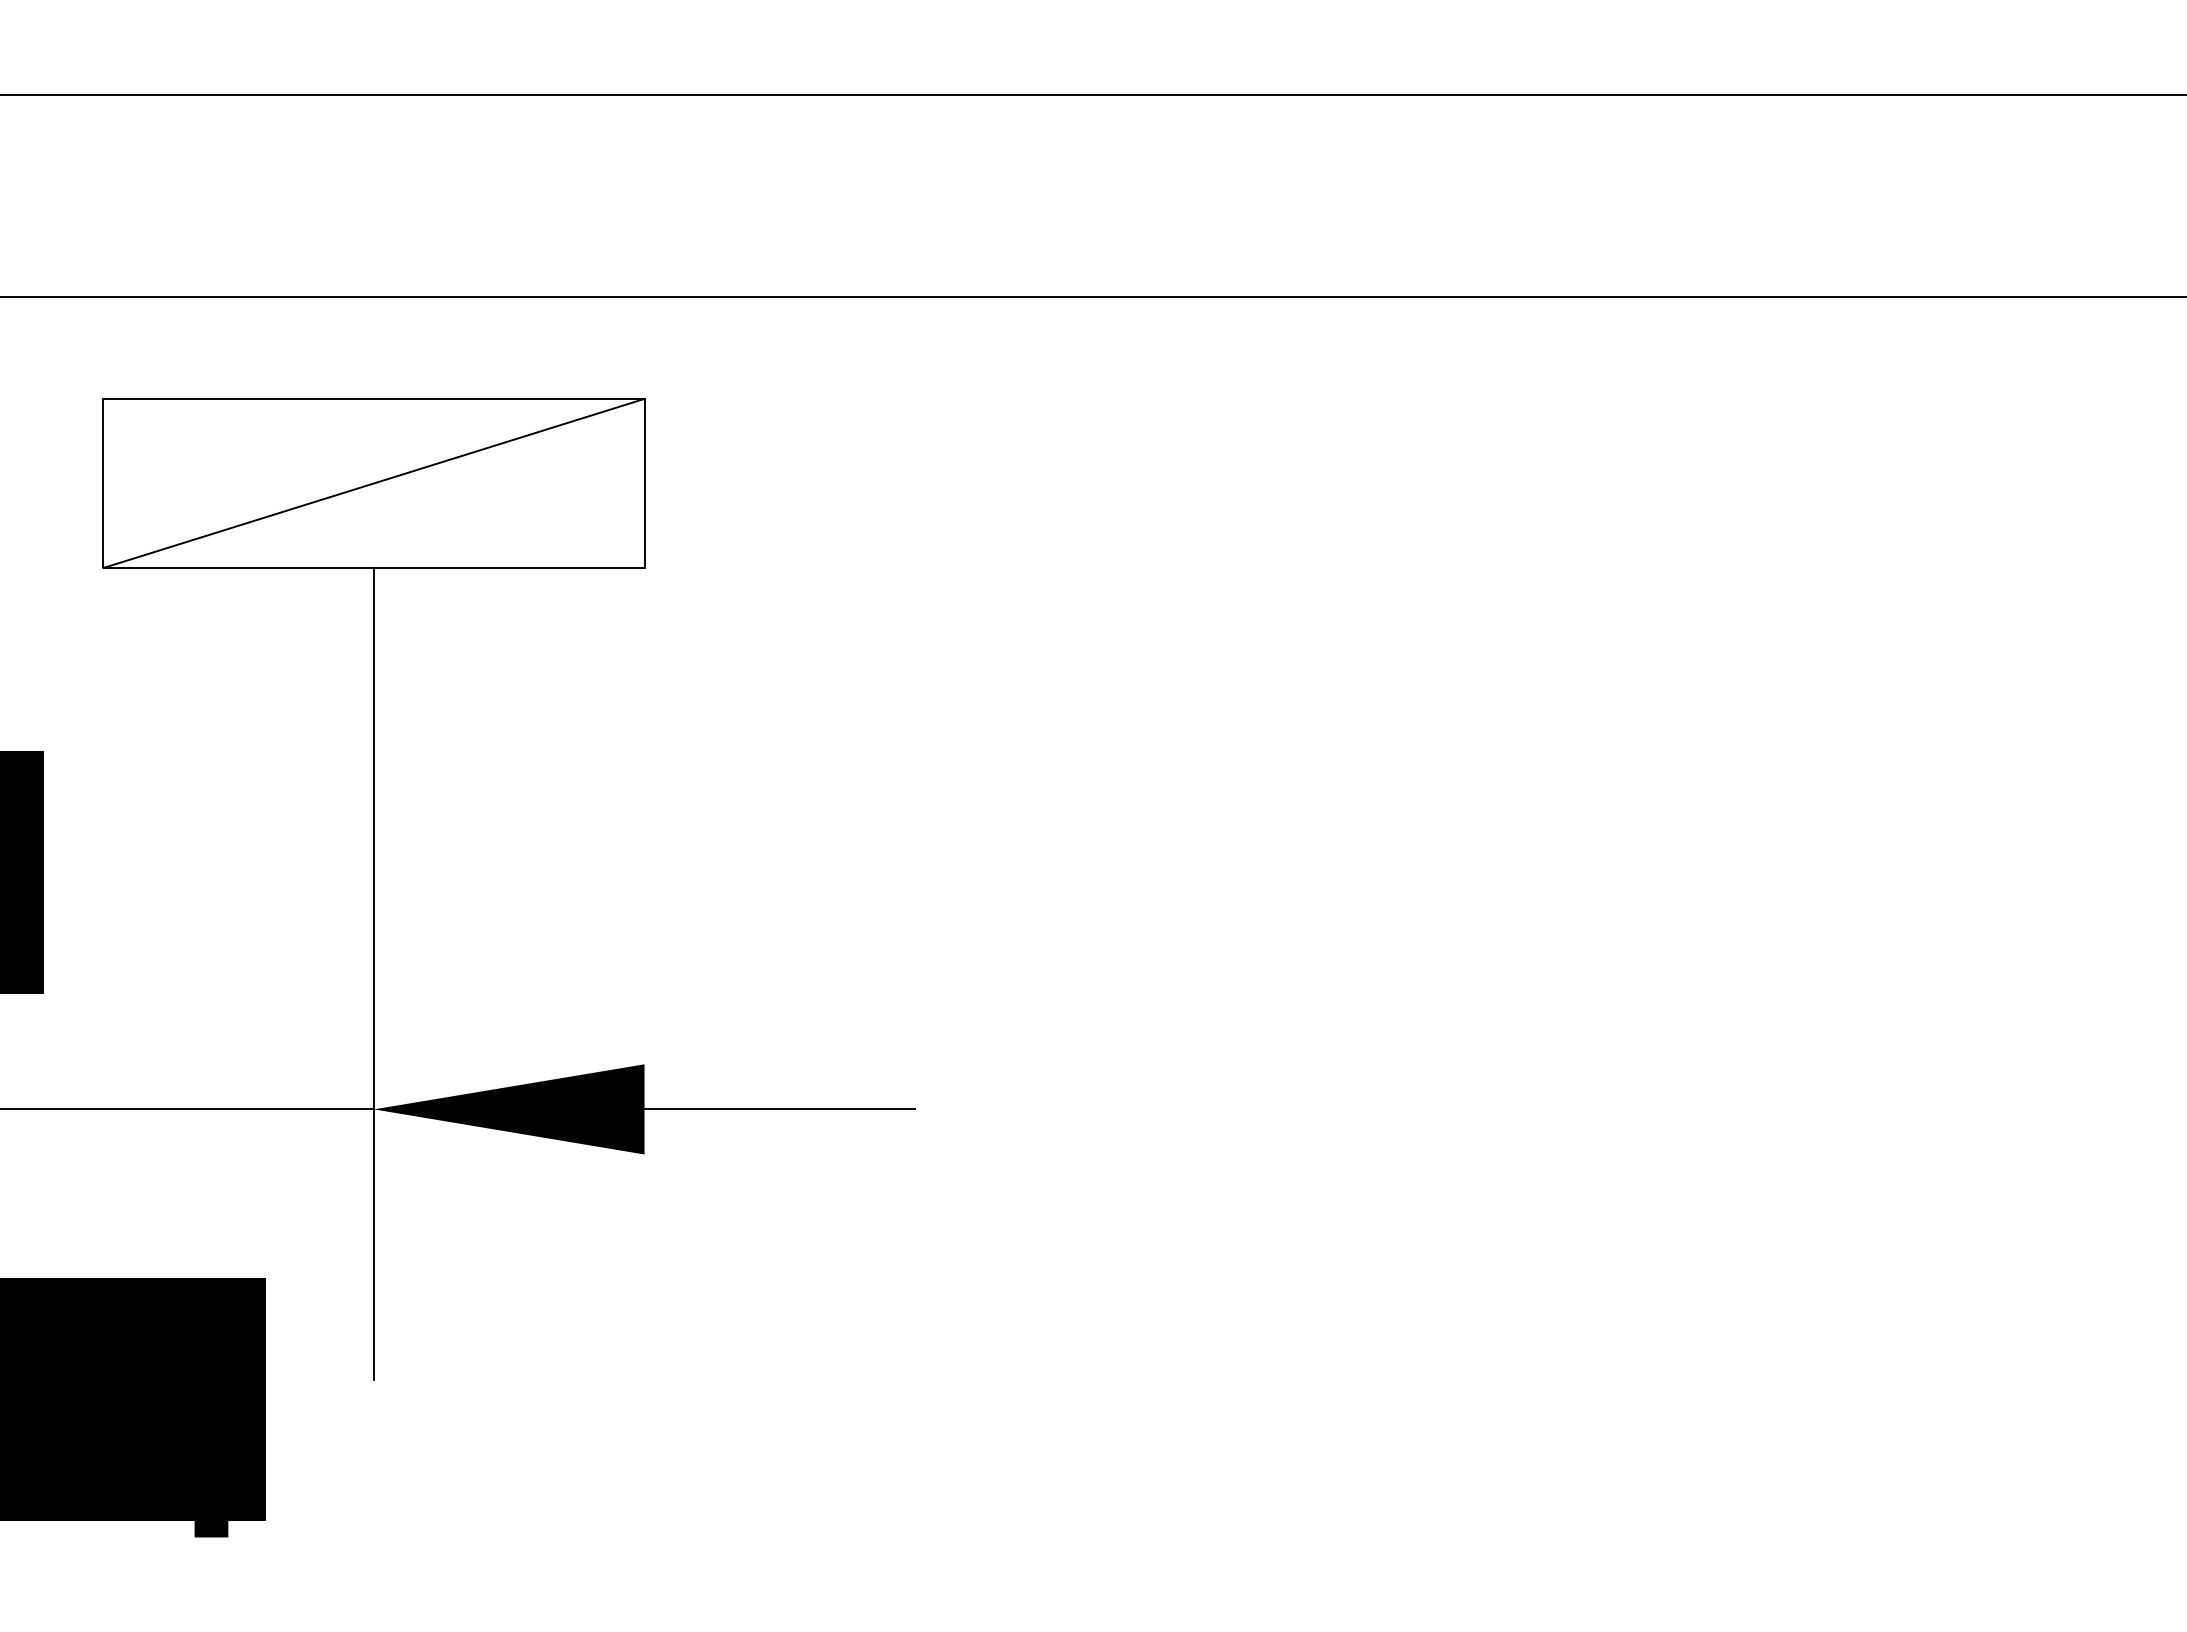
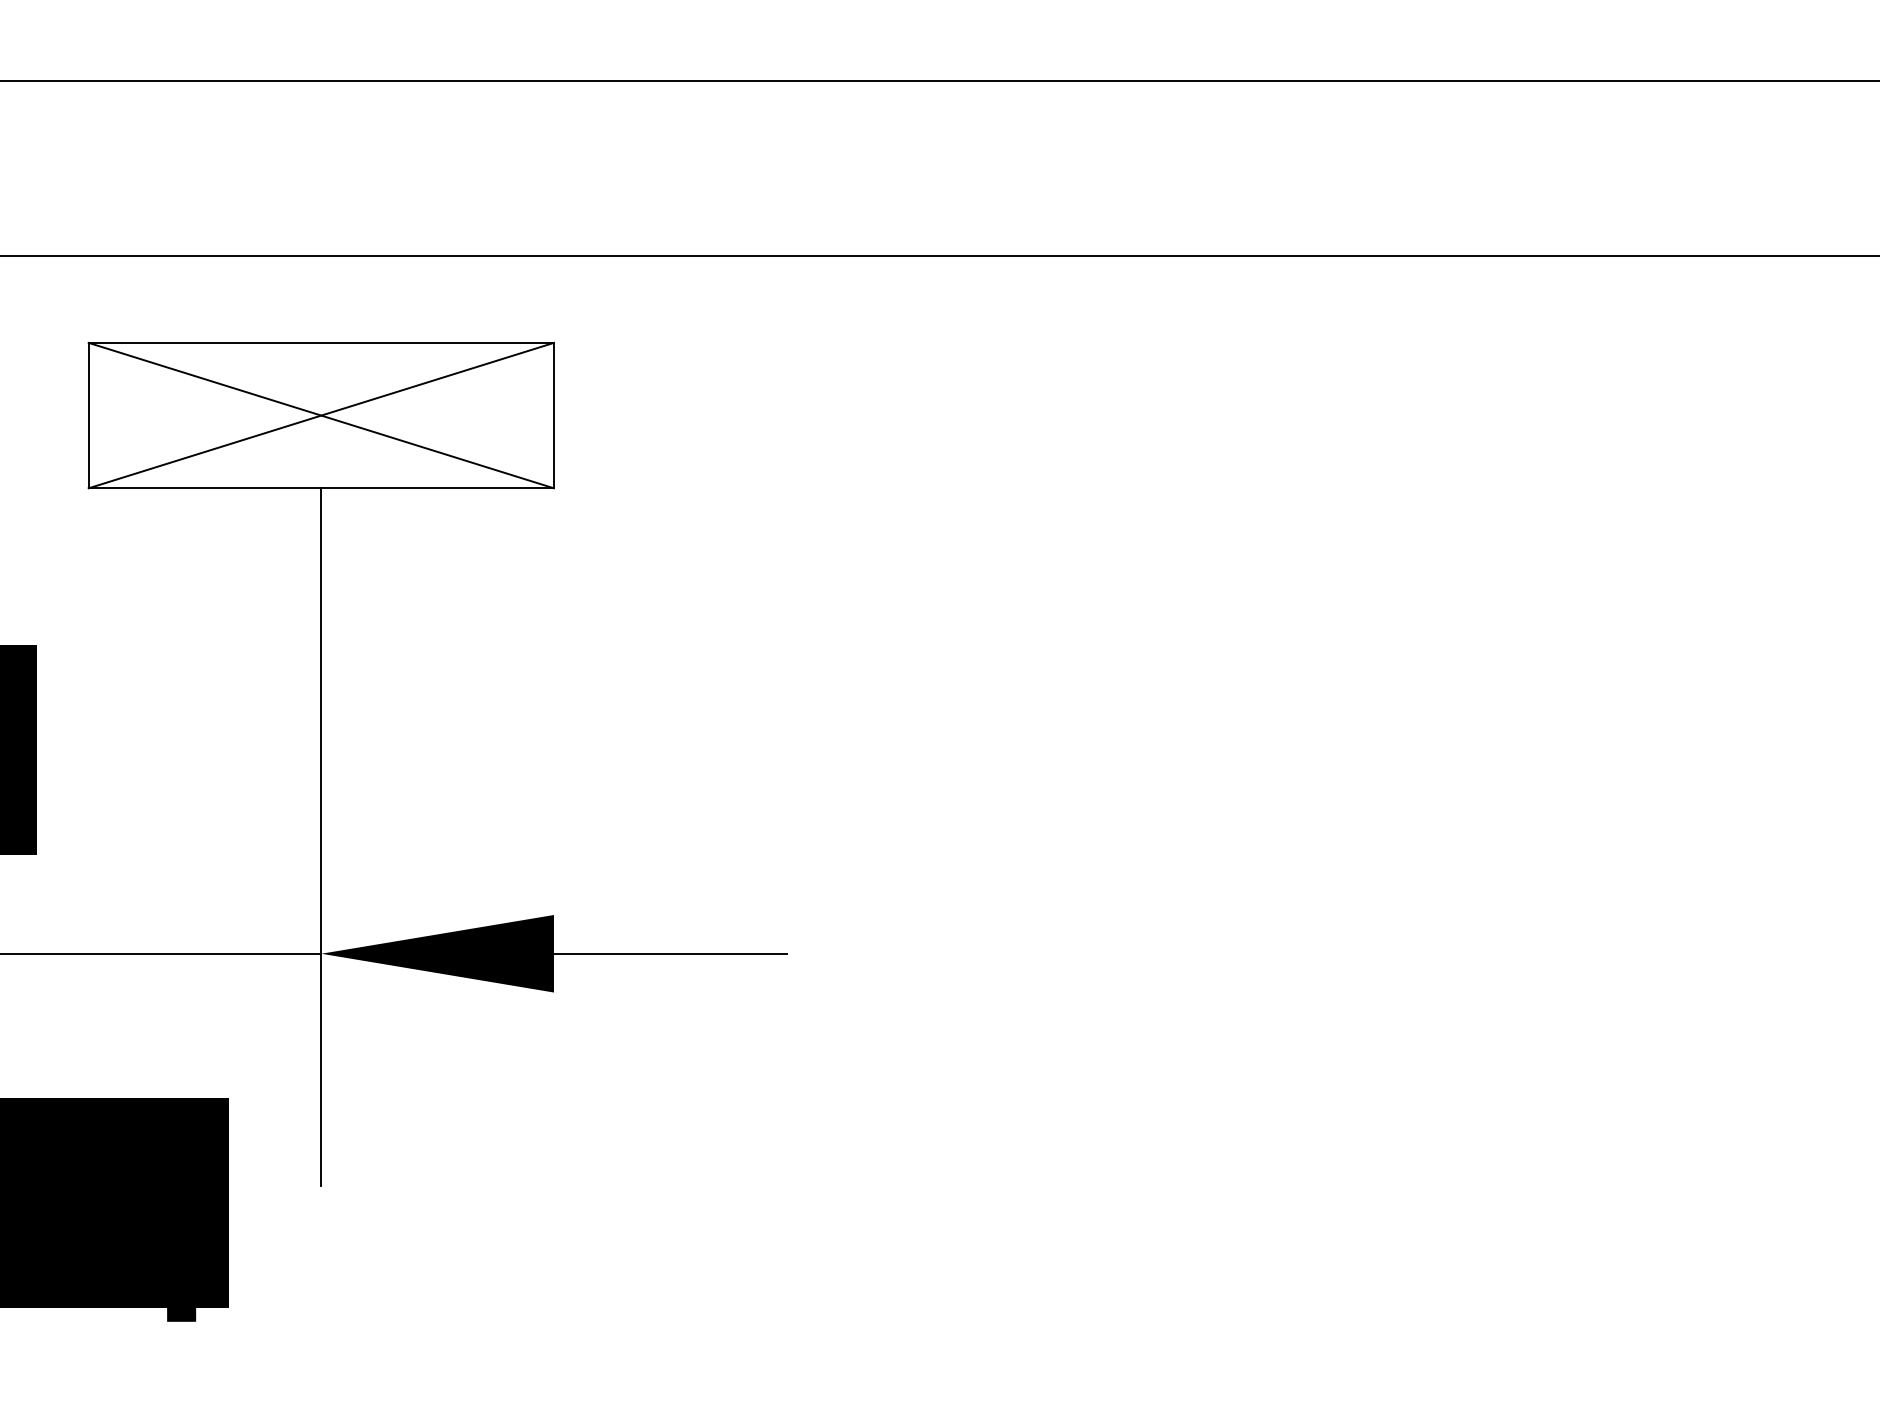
line: (373, 483) -> (320, 415), added

